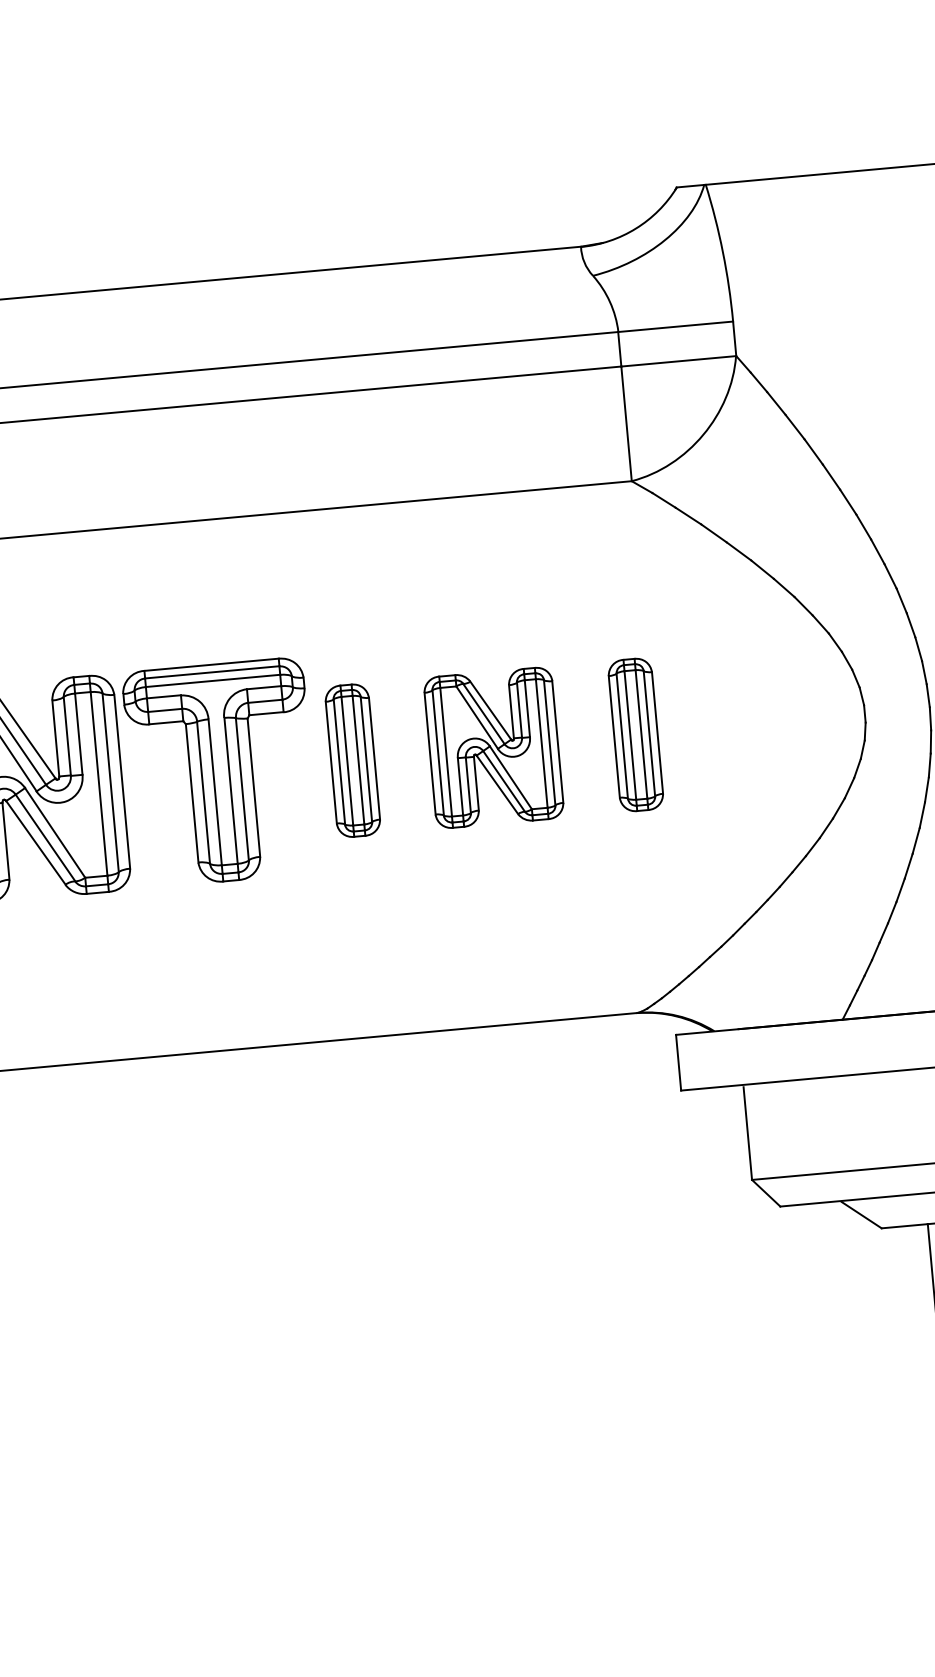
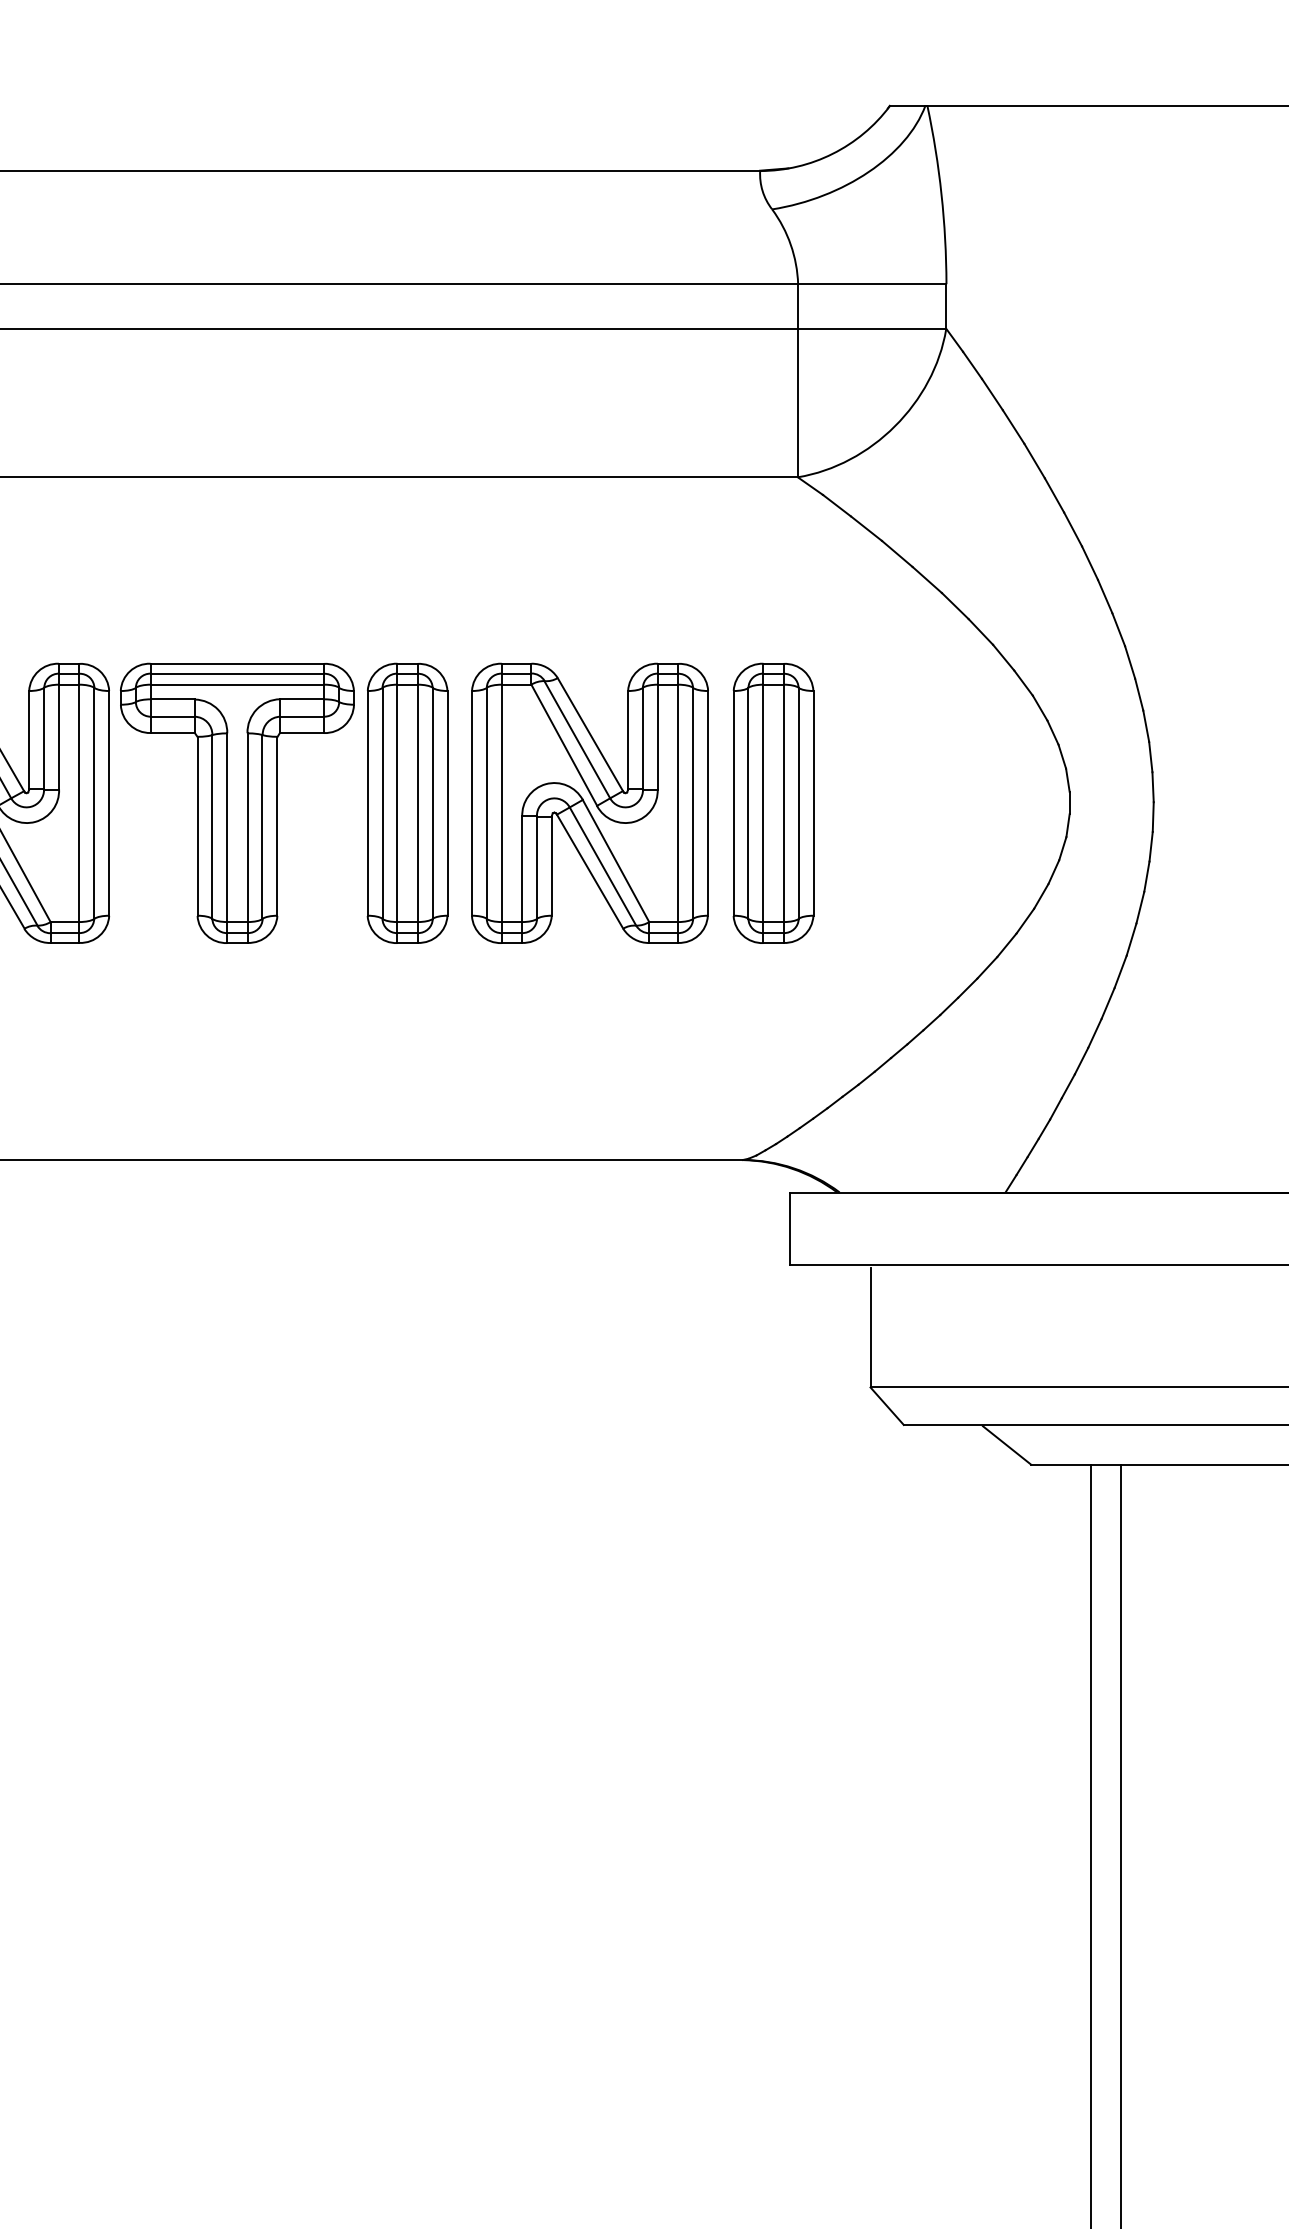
part: (635, 734) -> (773, 802), size x1.43
part: (493, 747) -> (589, 802), size x1.43
part: (352, 760) -> (407, 802), size x1.43

